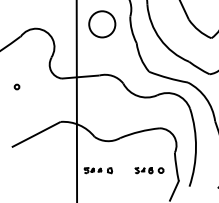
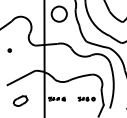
part: (35, 172) -> (20, 100), added

